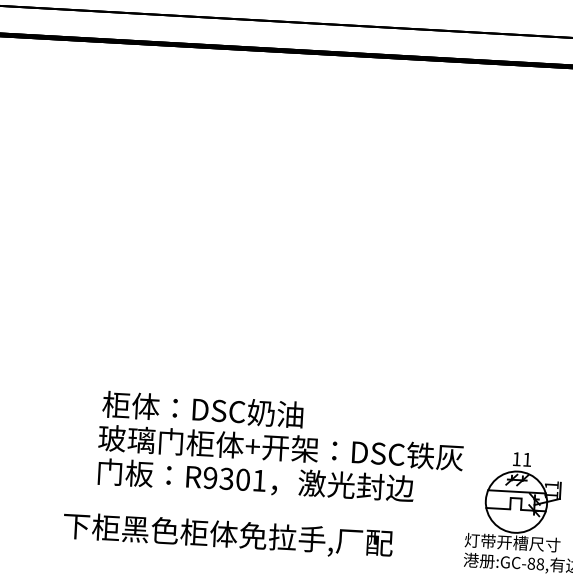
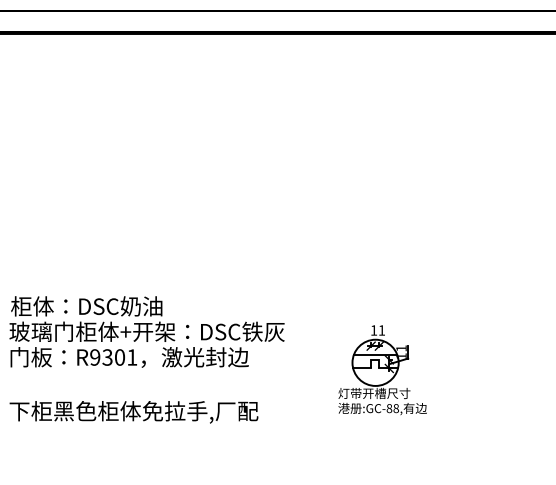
text: (280, 447) -> (146, 331), moved
text: (227, 536) -> (133, 412), moved

